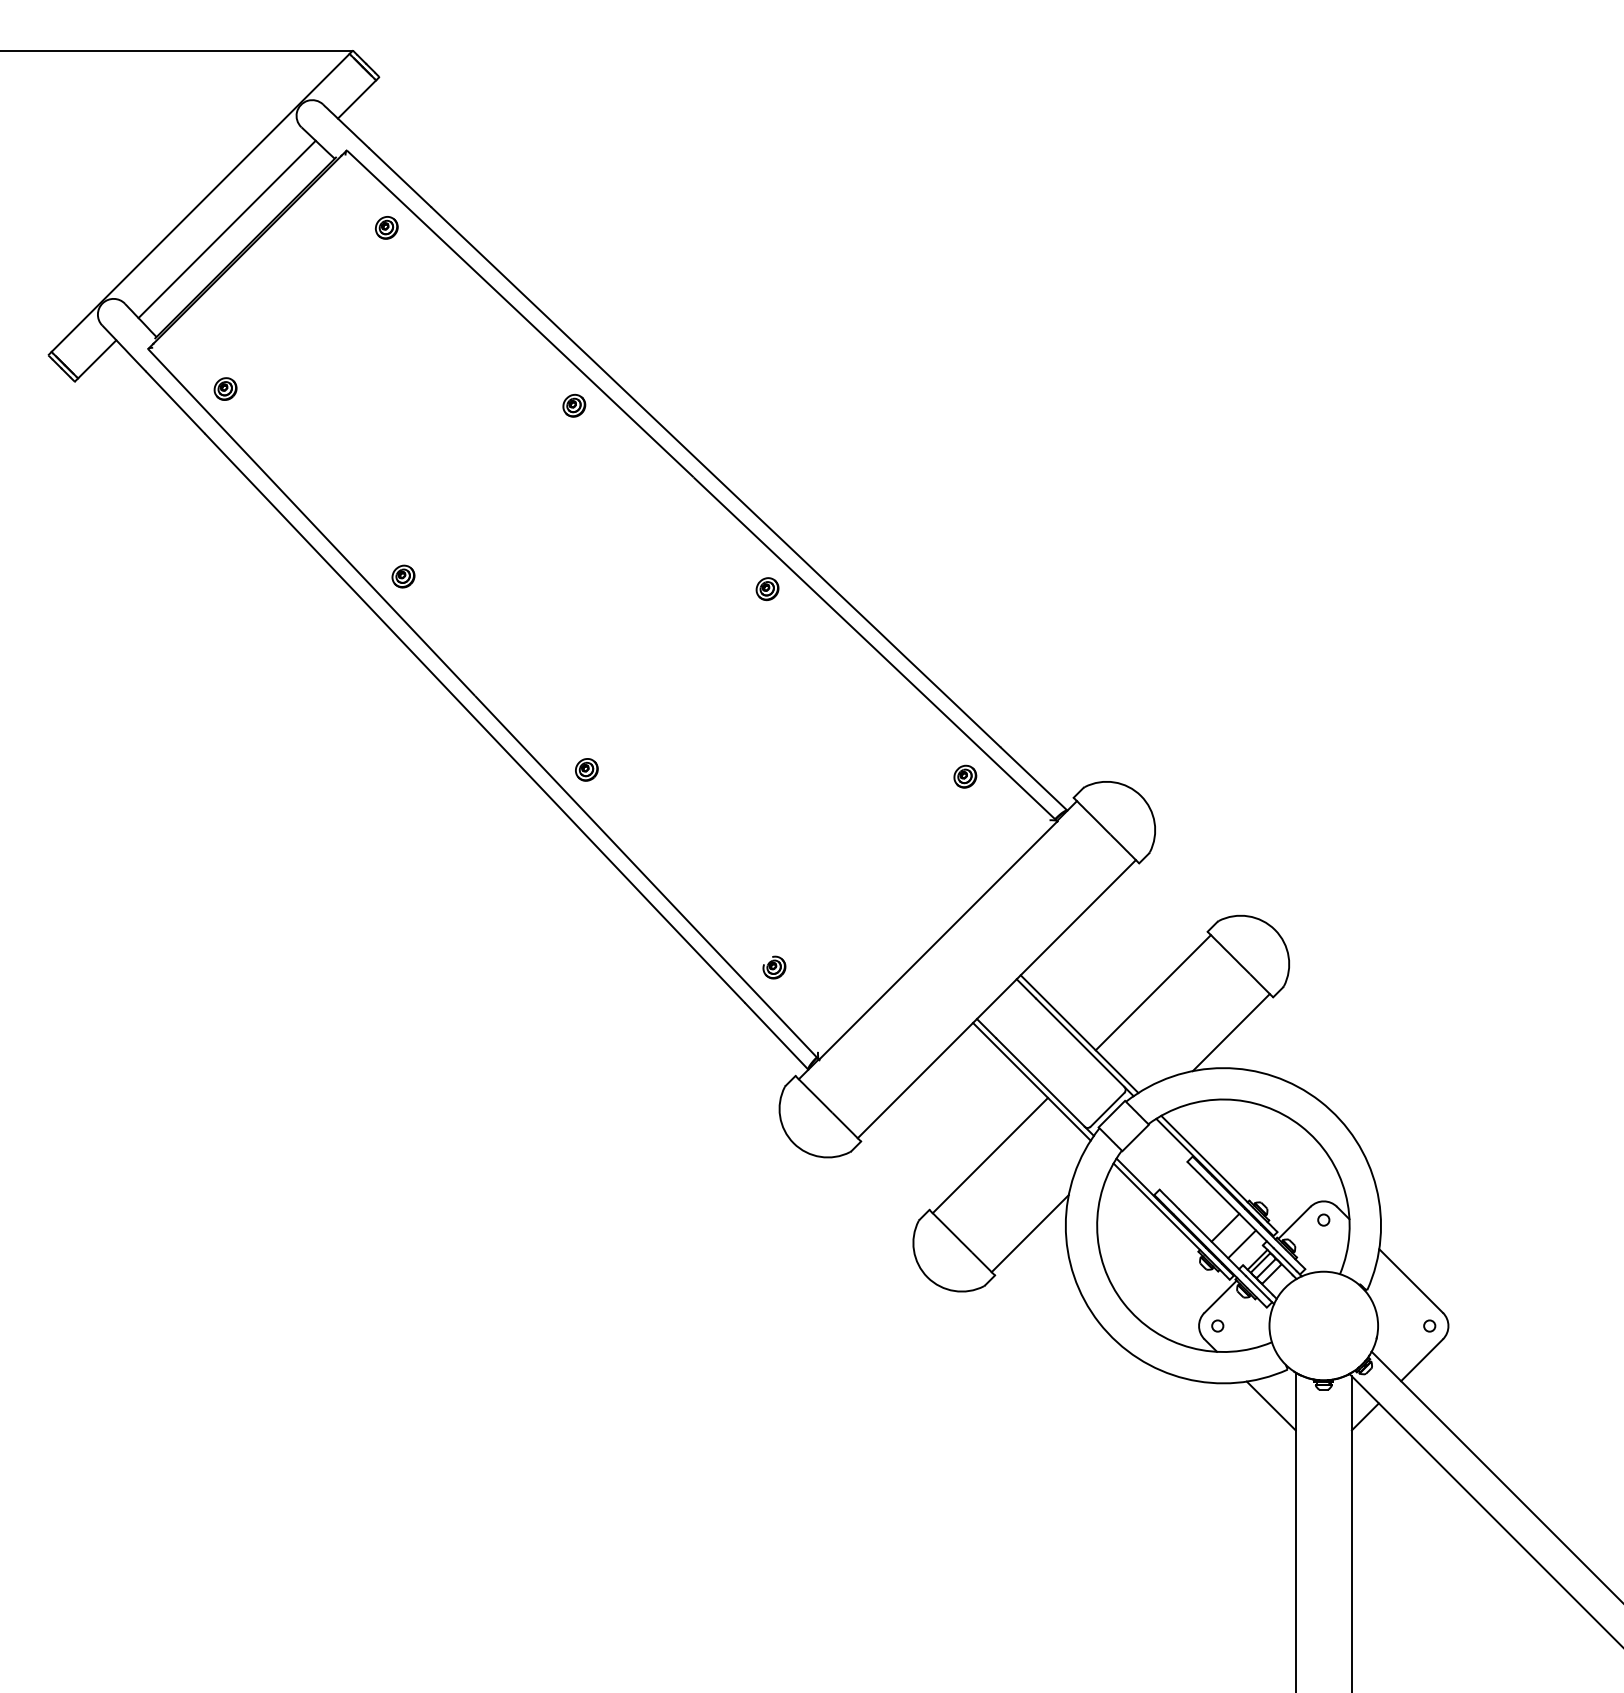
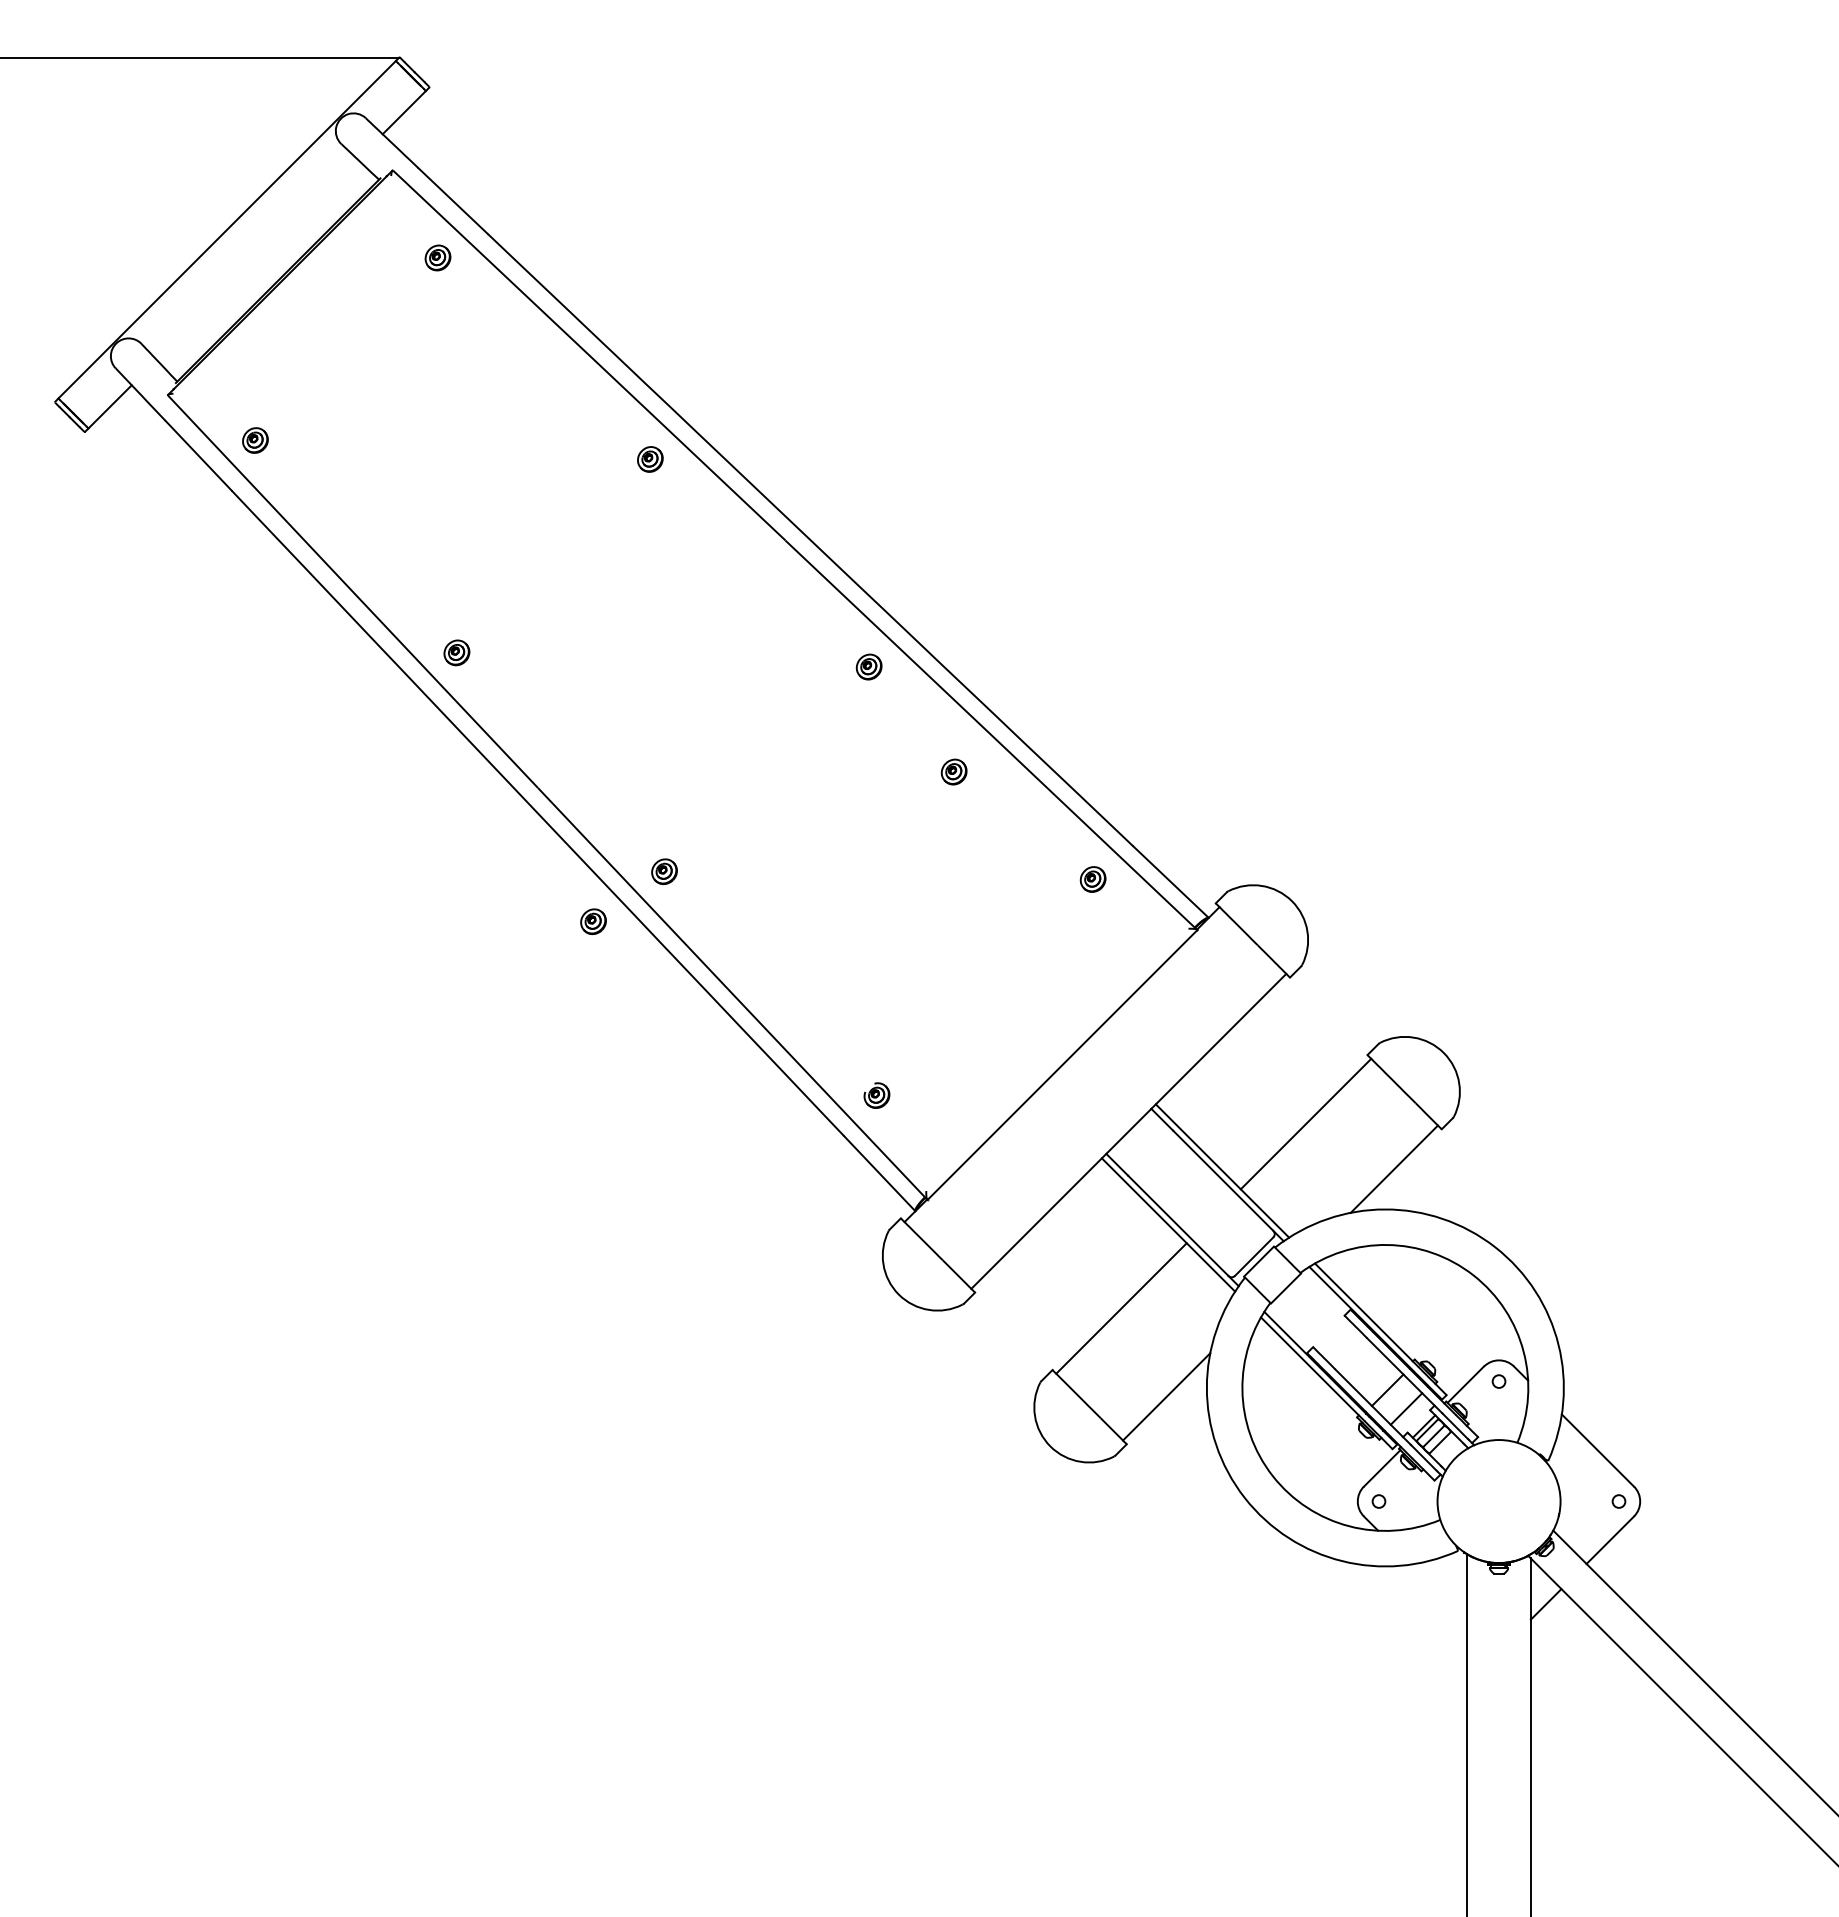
line: (226, 229) -> (256, 259), removed
part: (842, 681) -> (953, 771), added
part: (524, 813) -> (593, 921), added
line: (1271, 1405) -> (1439, 1591), removed

